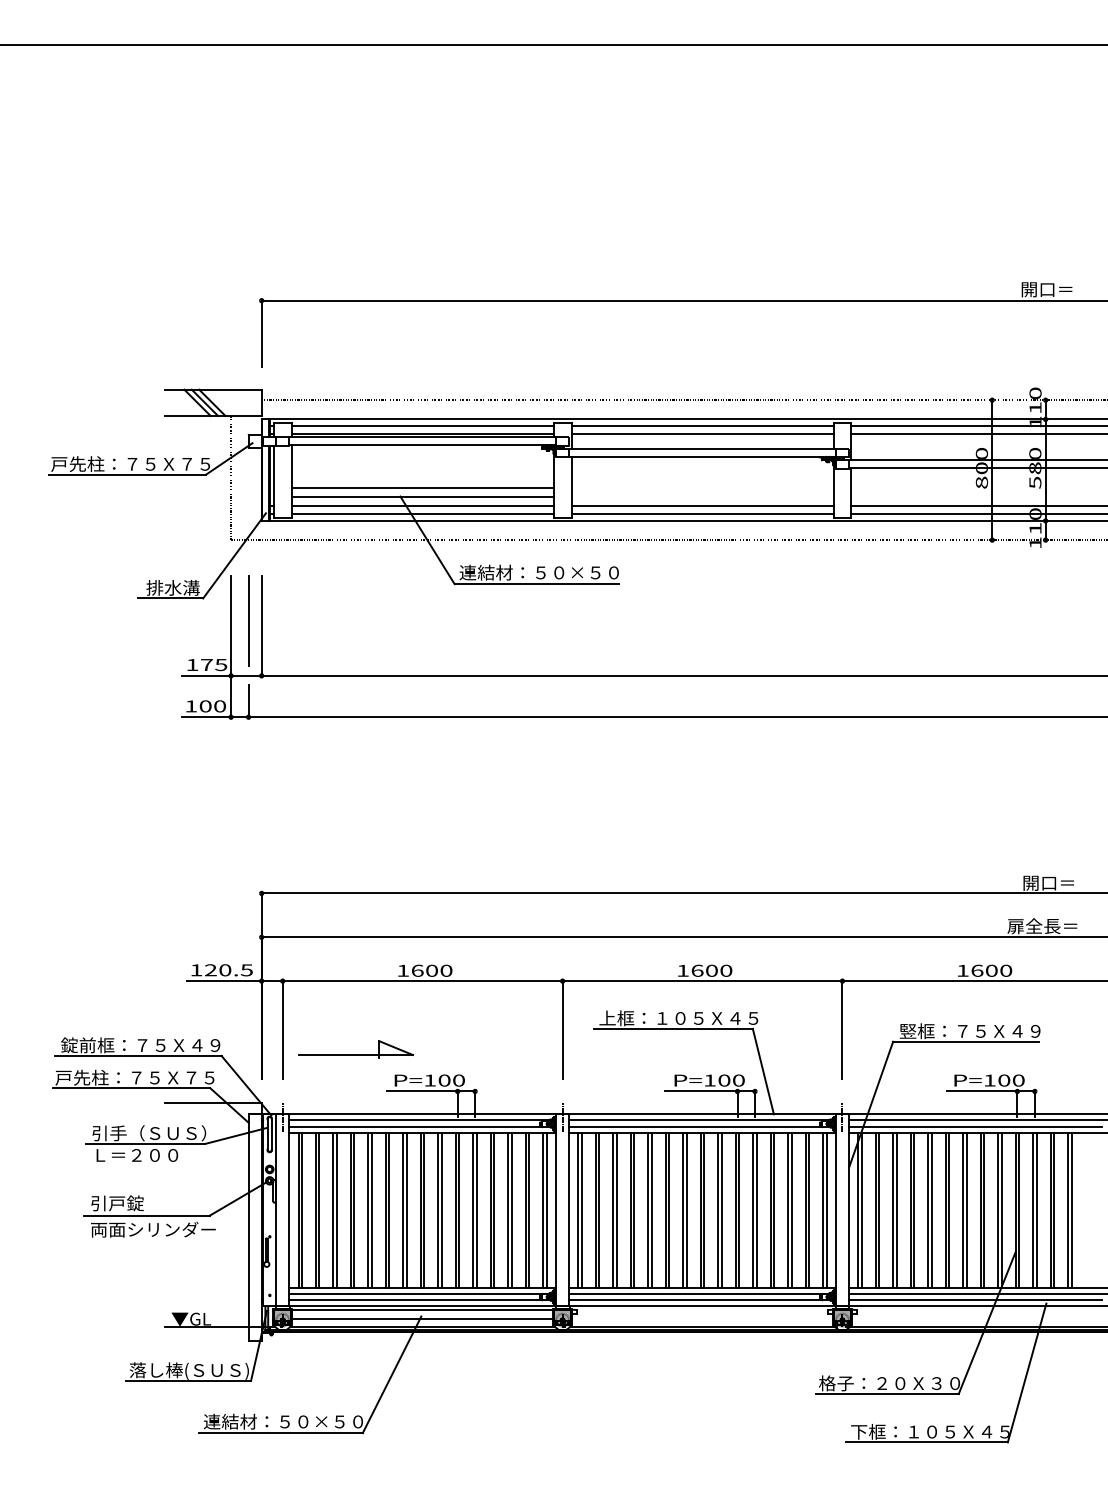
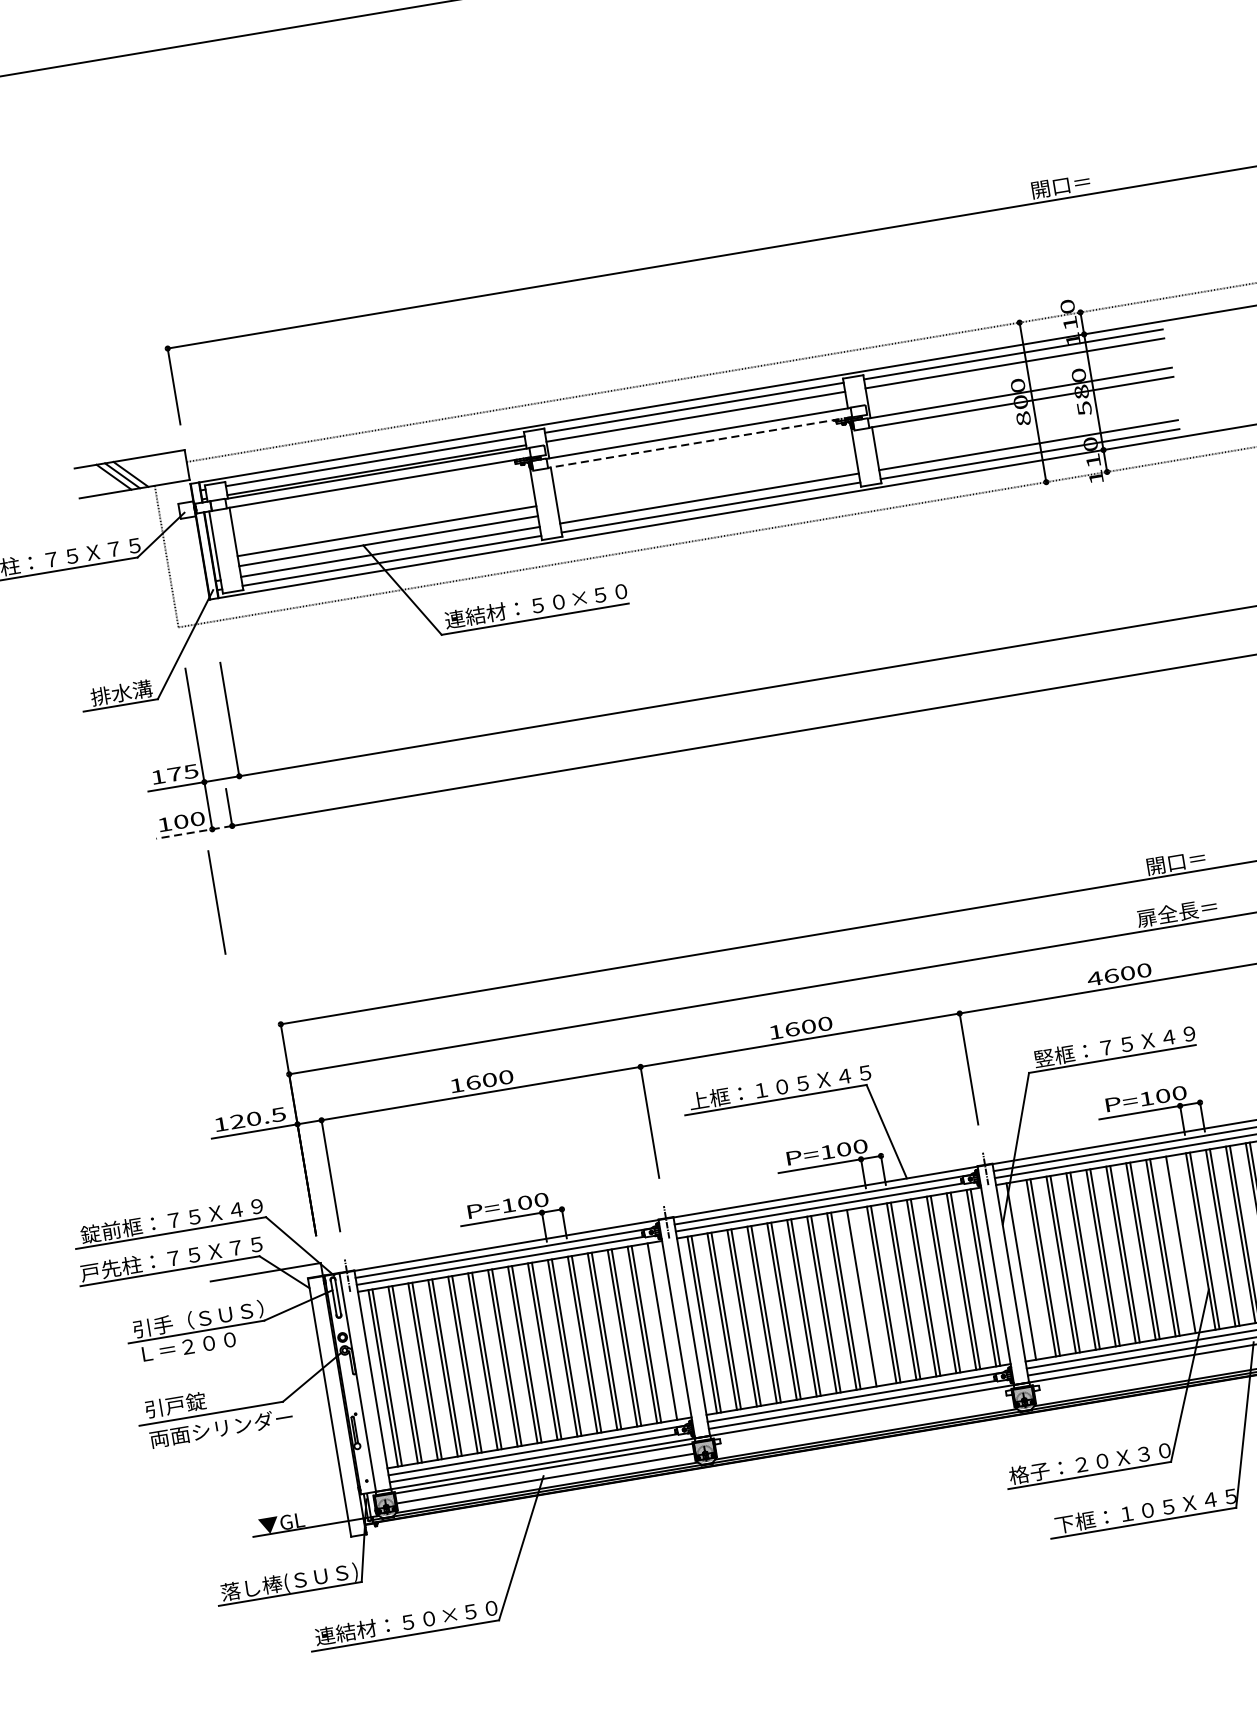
line: (702, 456) -> (700, 442), solid -> dashed
line: (248, 620) -> (216, 901), moved
line: (214, 717) -> (193, 832), solid -> dashed
text: (962, 970) -> (1094, 978), 1600 -> 4600
part: (355, 1049) -> (417, 1184), removed
line: (546, 1209) -> (665, 1330), removed
line: (721, 1209) -> (865, 1296), removed
line: (861, 1209) -> (1024, 1270), removed
line: (1001, 1209) -> (1184, 1243), removed

